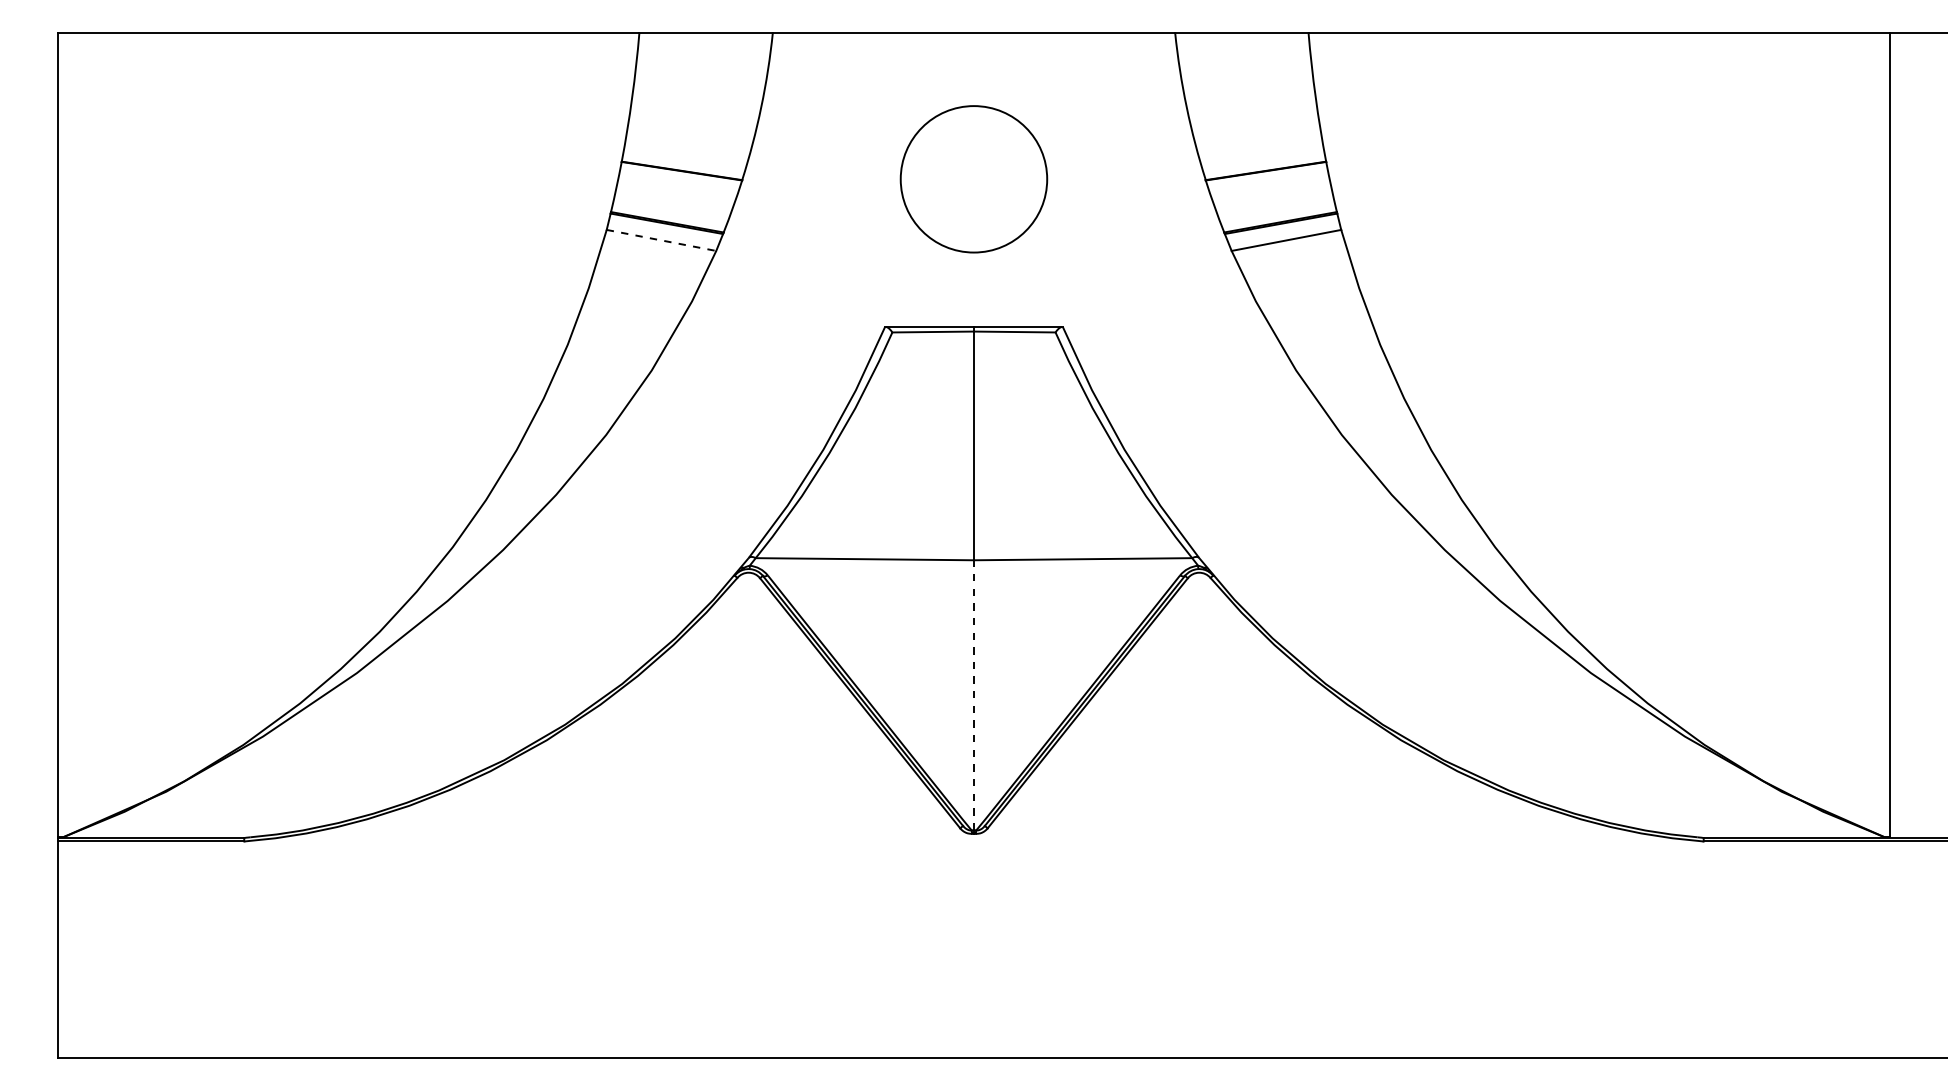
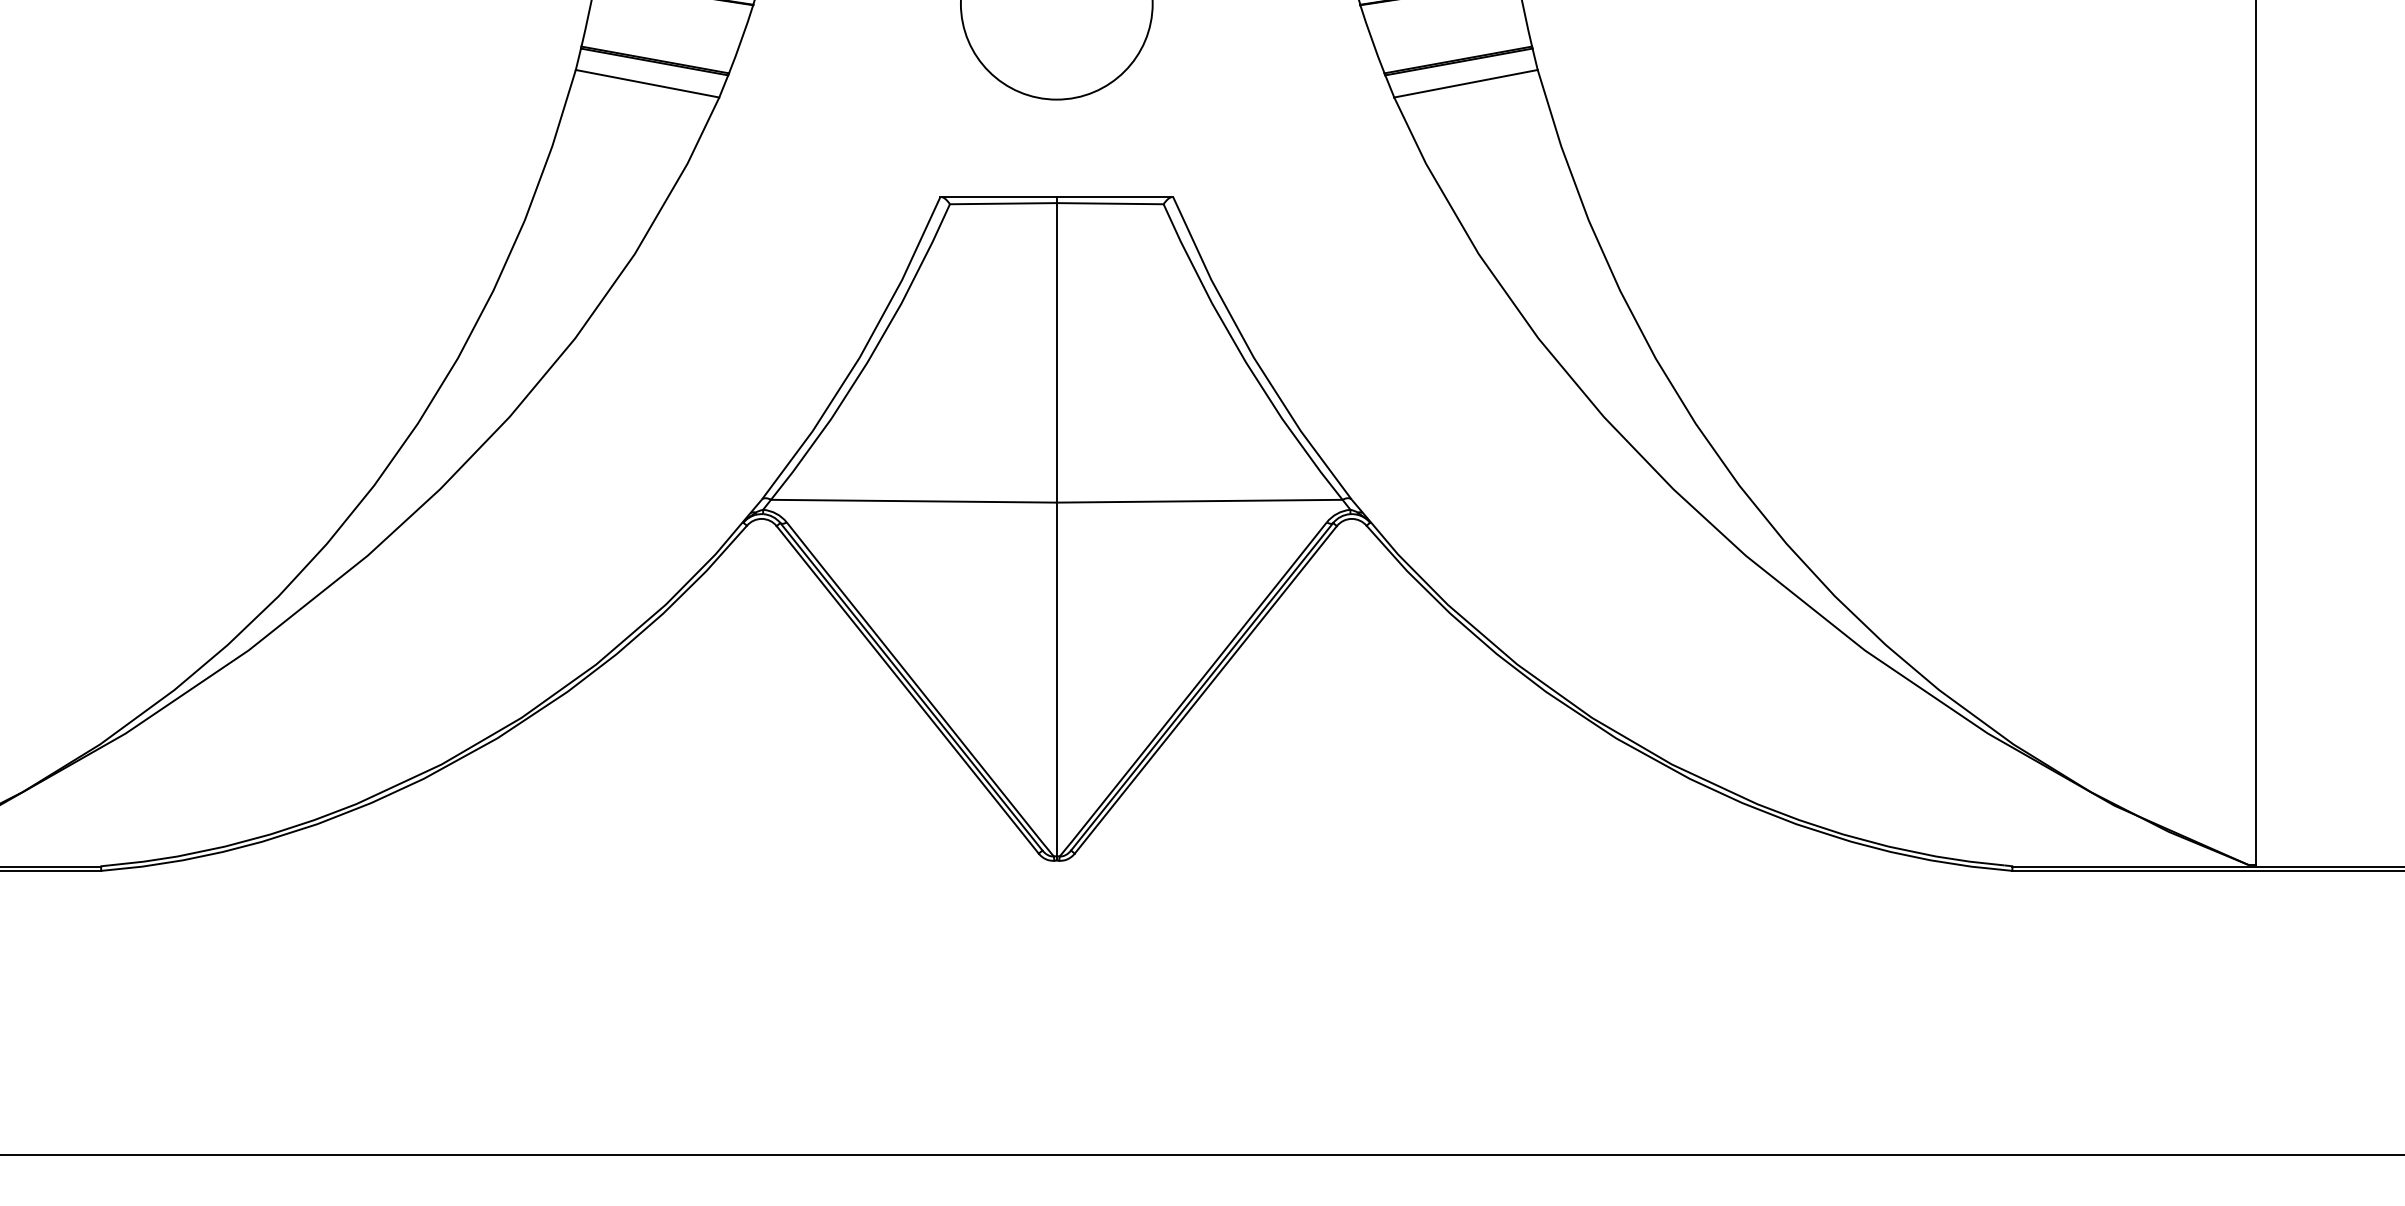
line: (661, 240) -> (647, 83), dashed -> solid
line: (973, 694) -> (1056, 678), dashed -> solid

